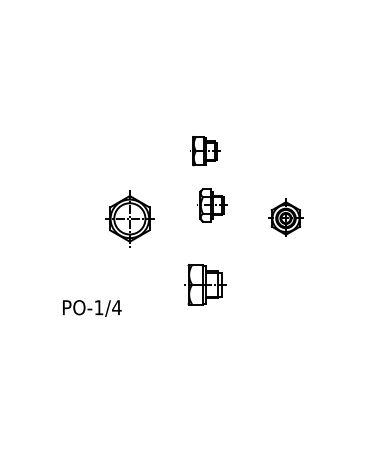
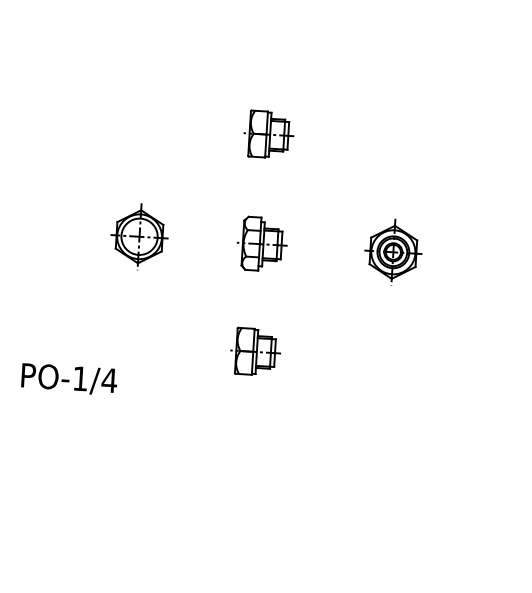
part: (212, 205) -> (262, 244), moved
part: (129, 217) -> (139, 235), size x0.71
part: (205, 284) -> (255, 351), size x0.71

